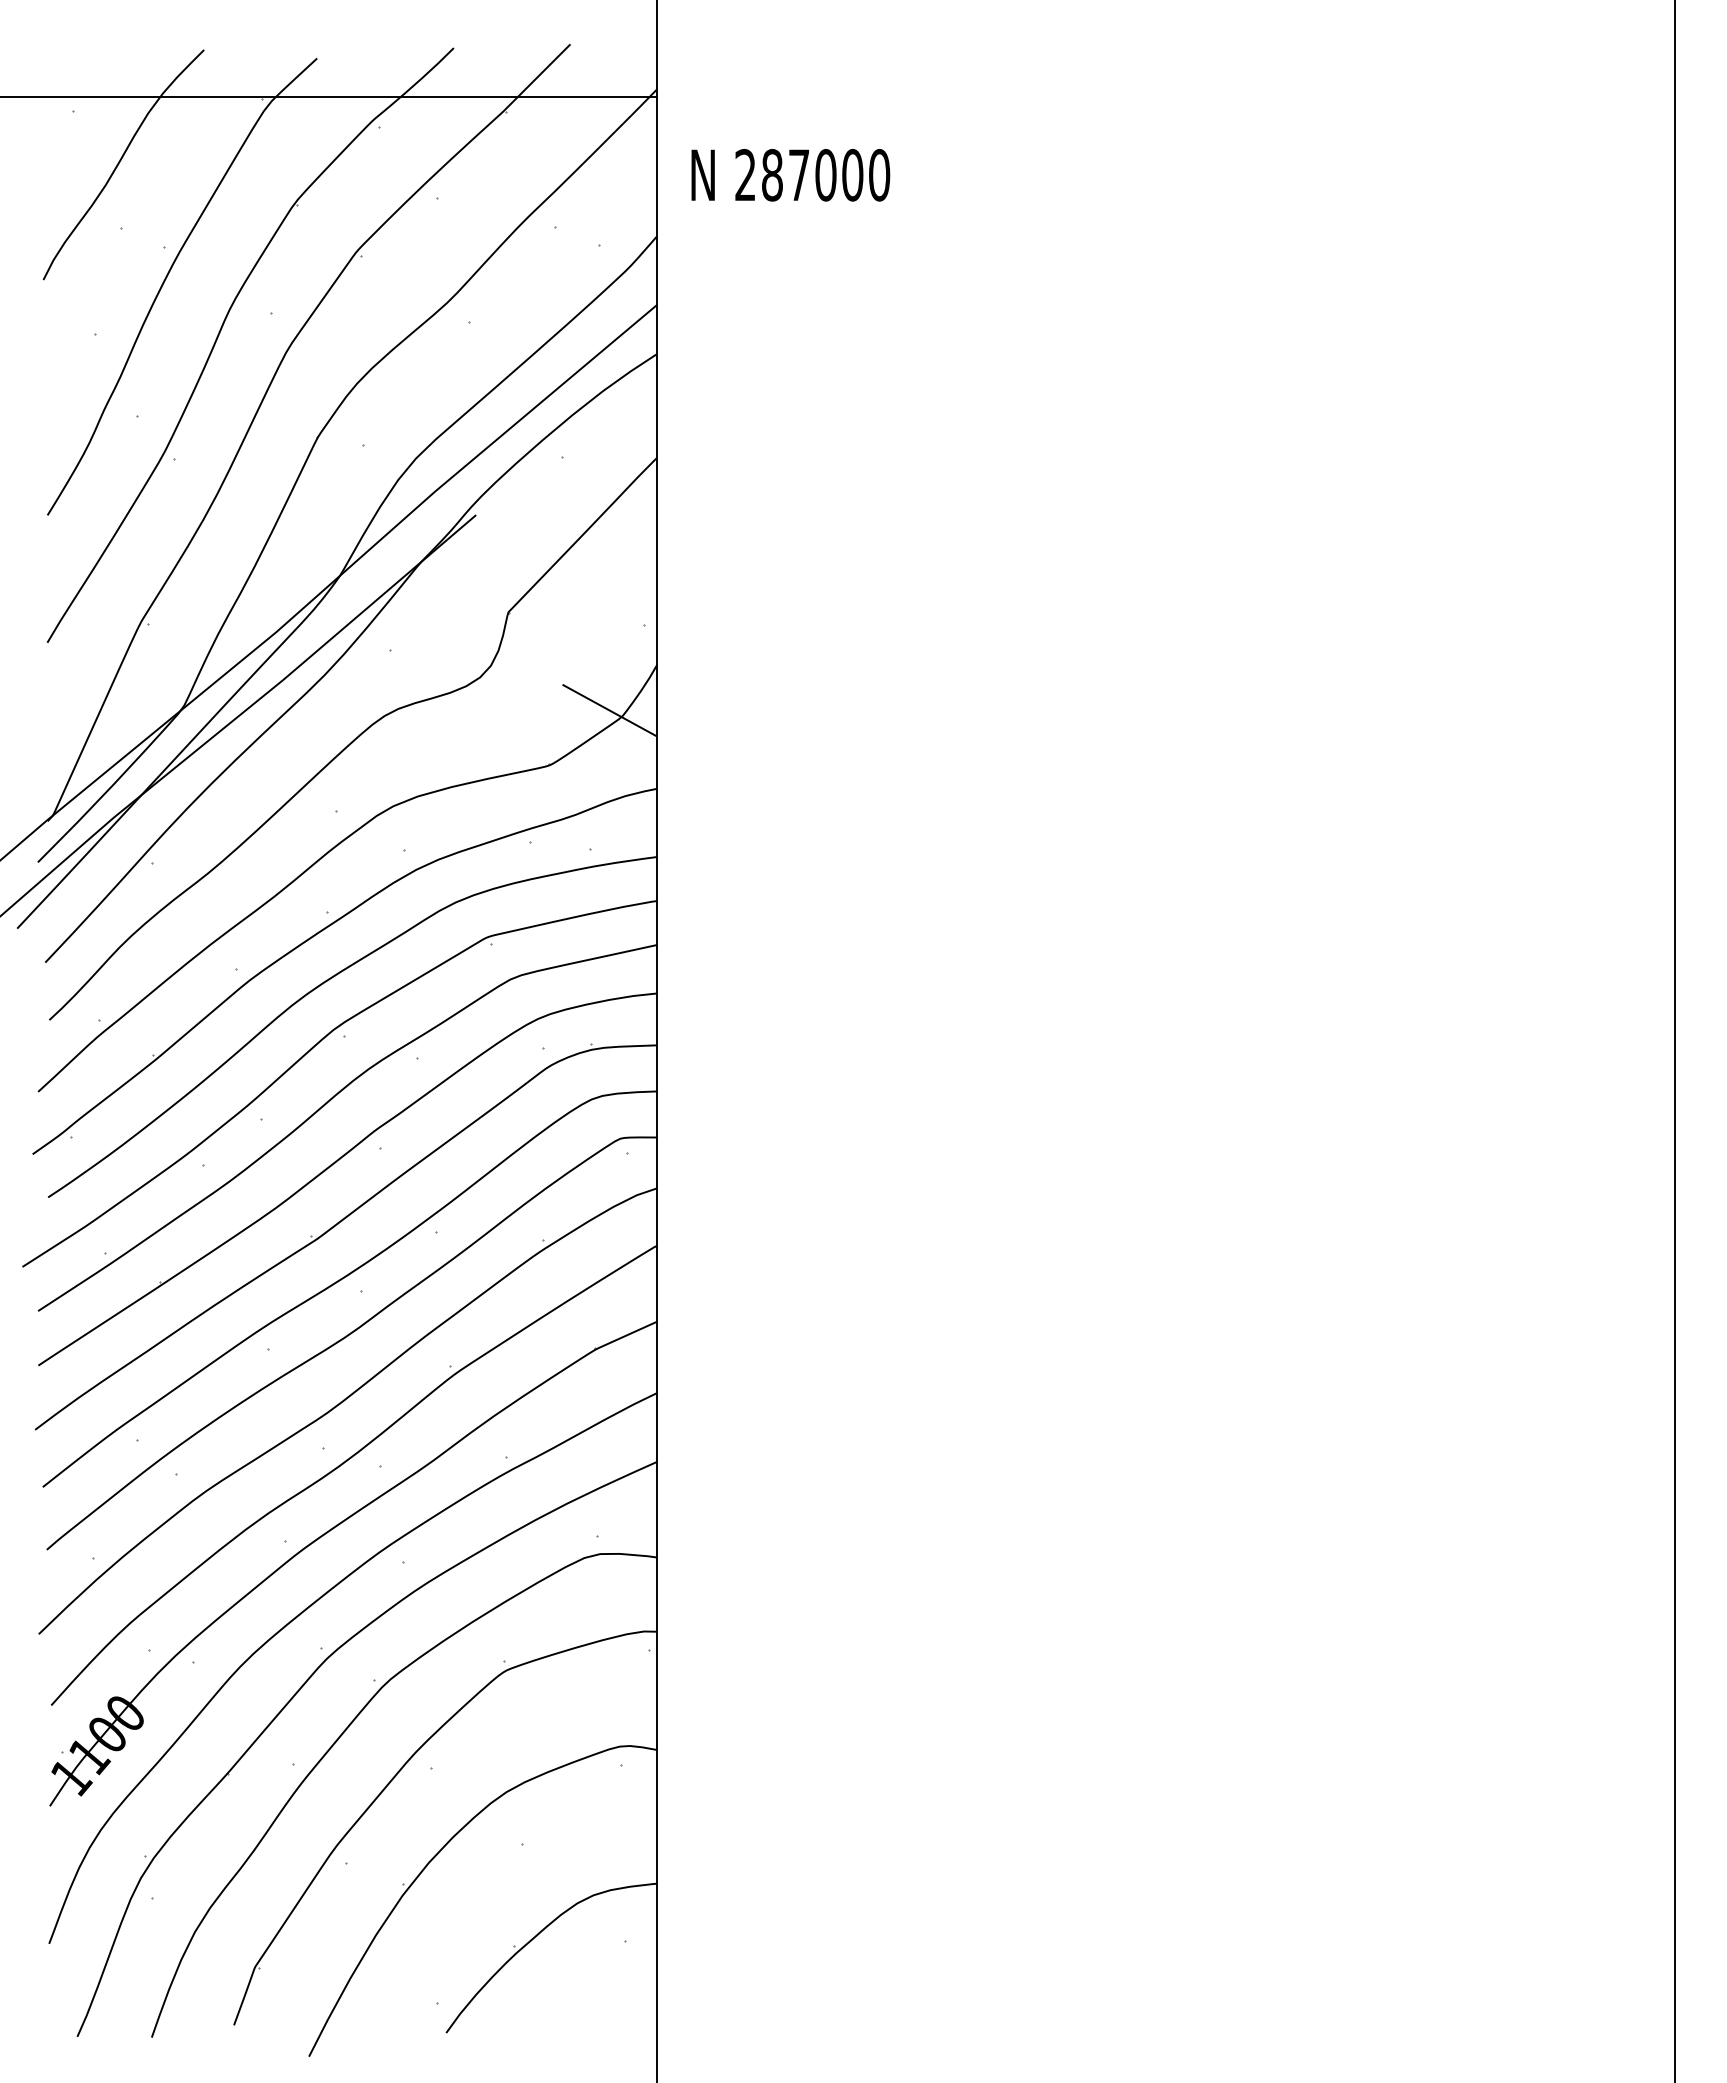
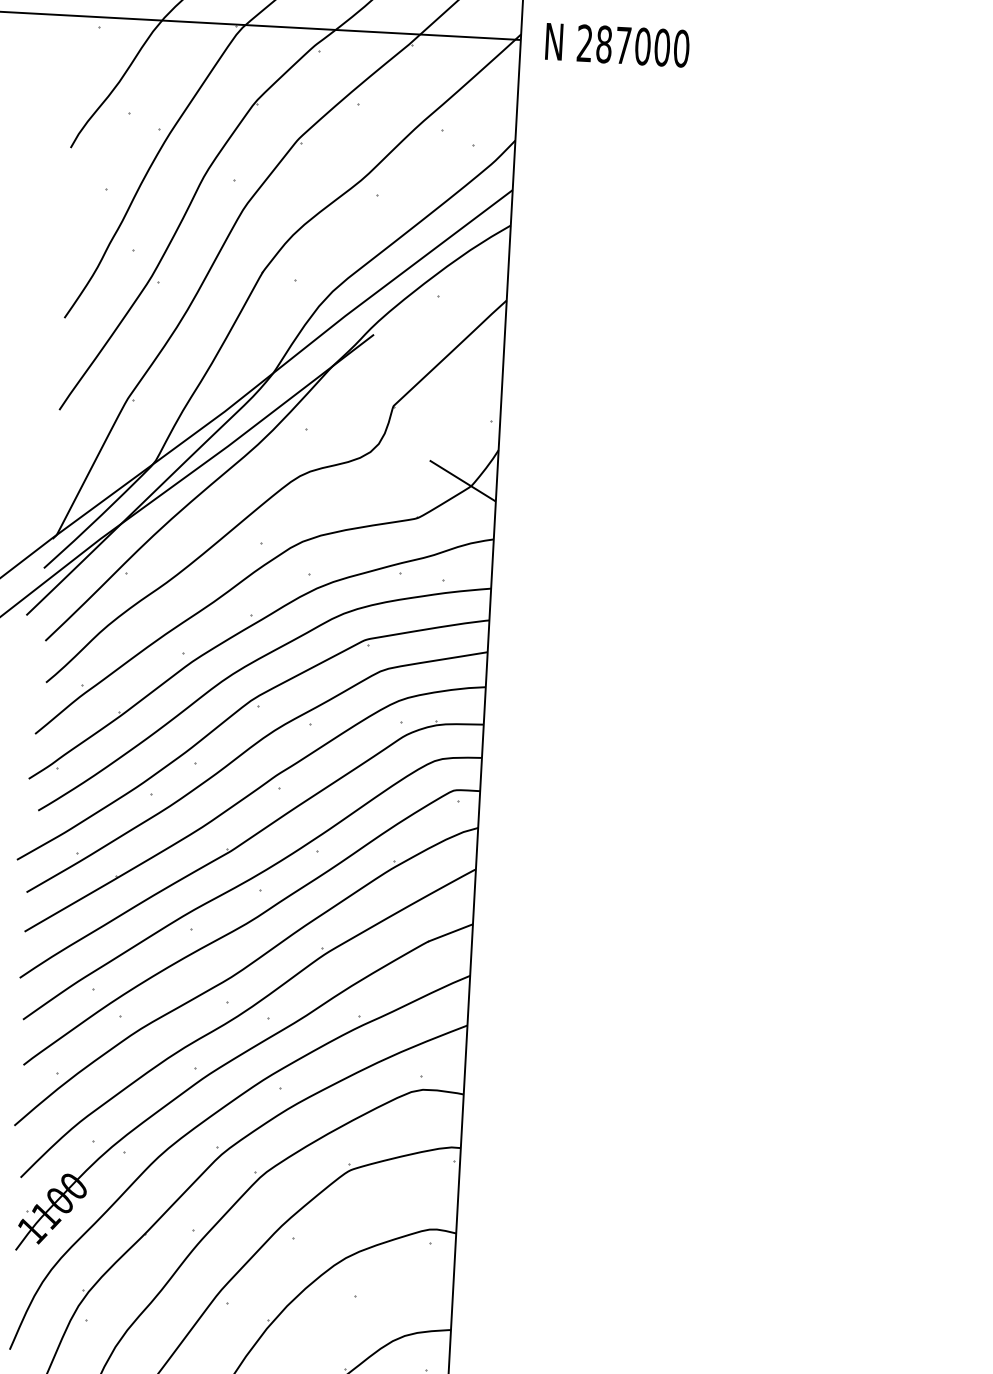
text: (790, 175) -> (617, 45), moved

